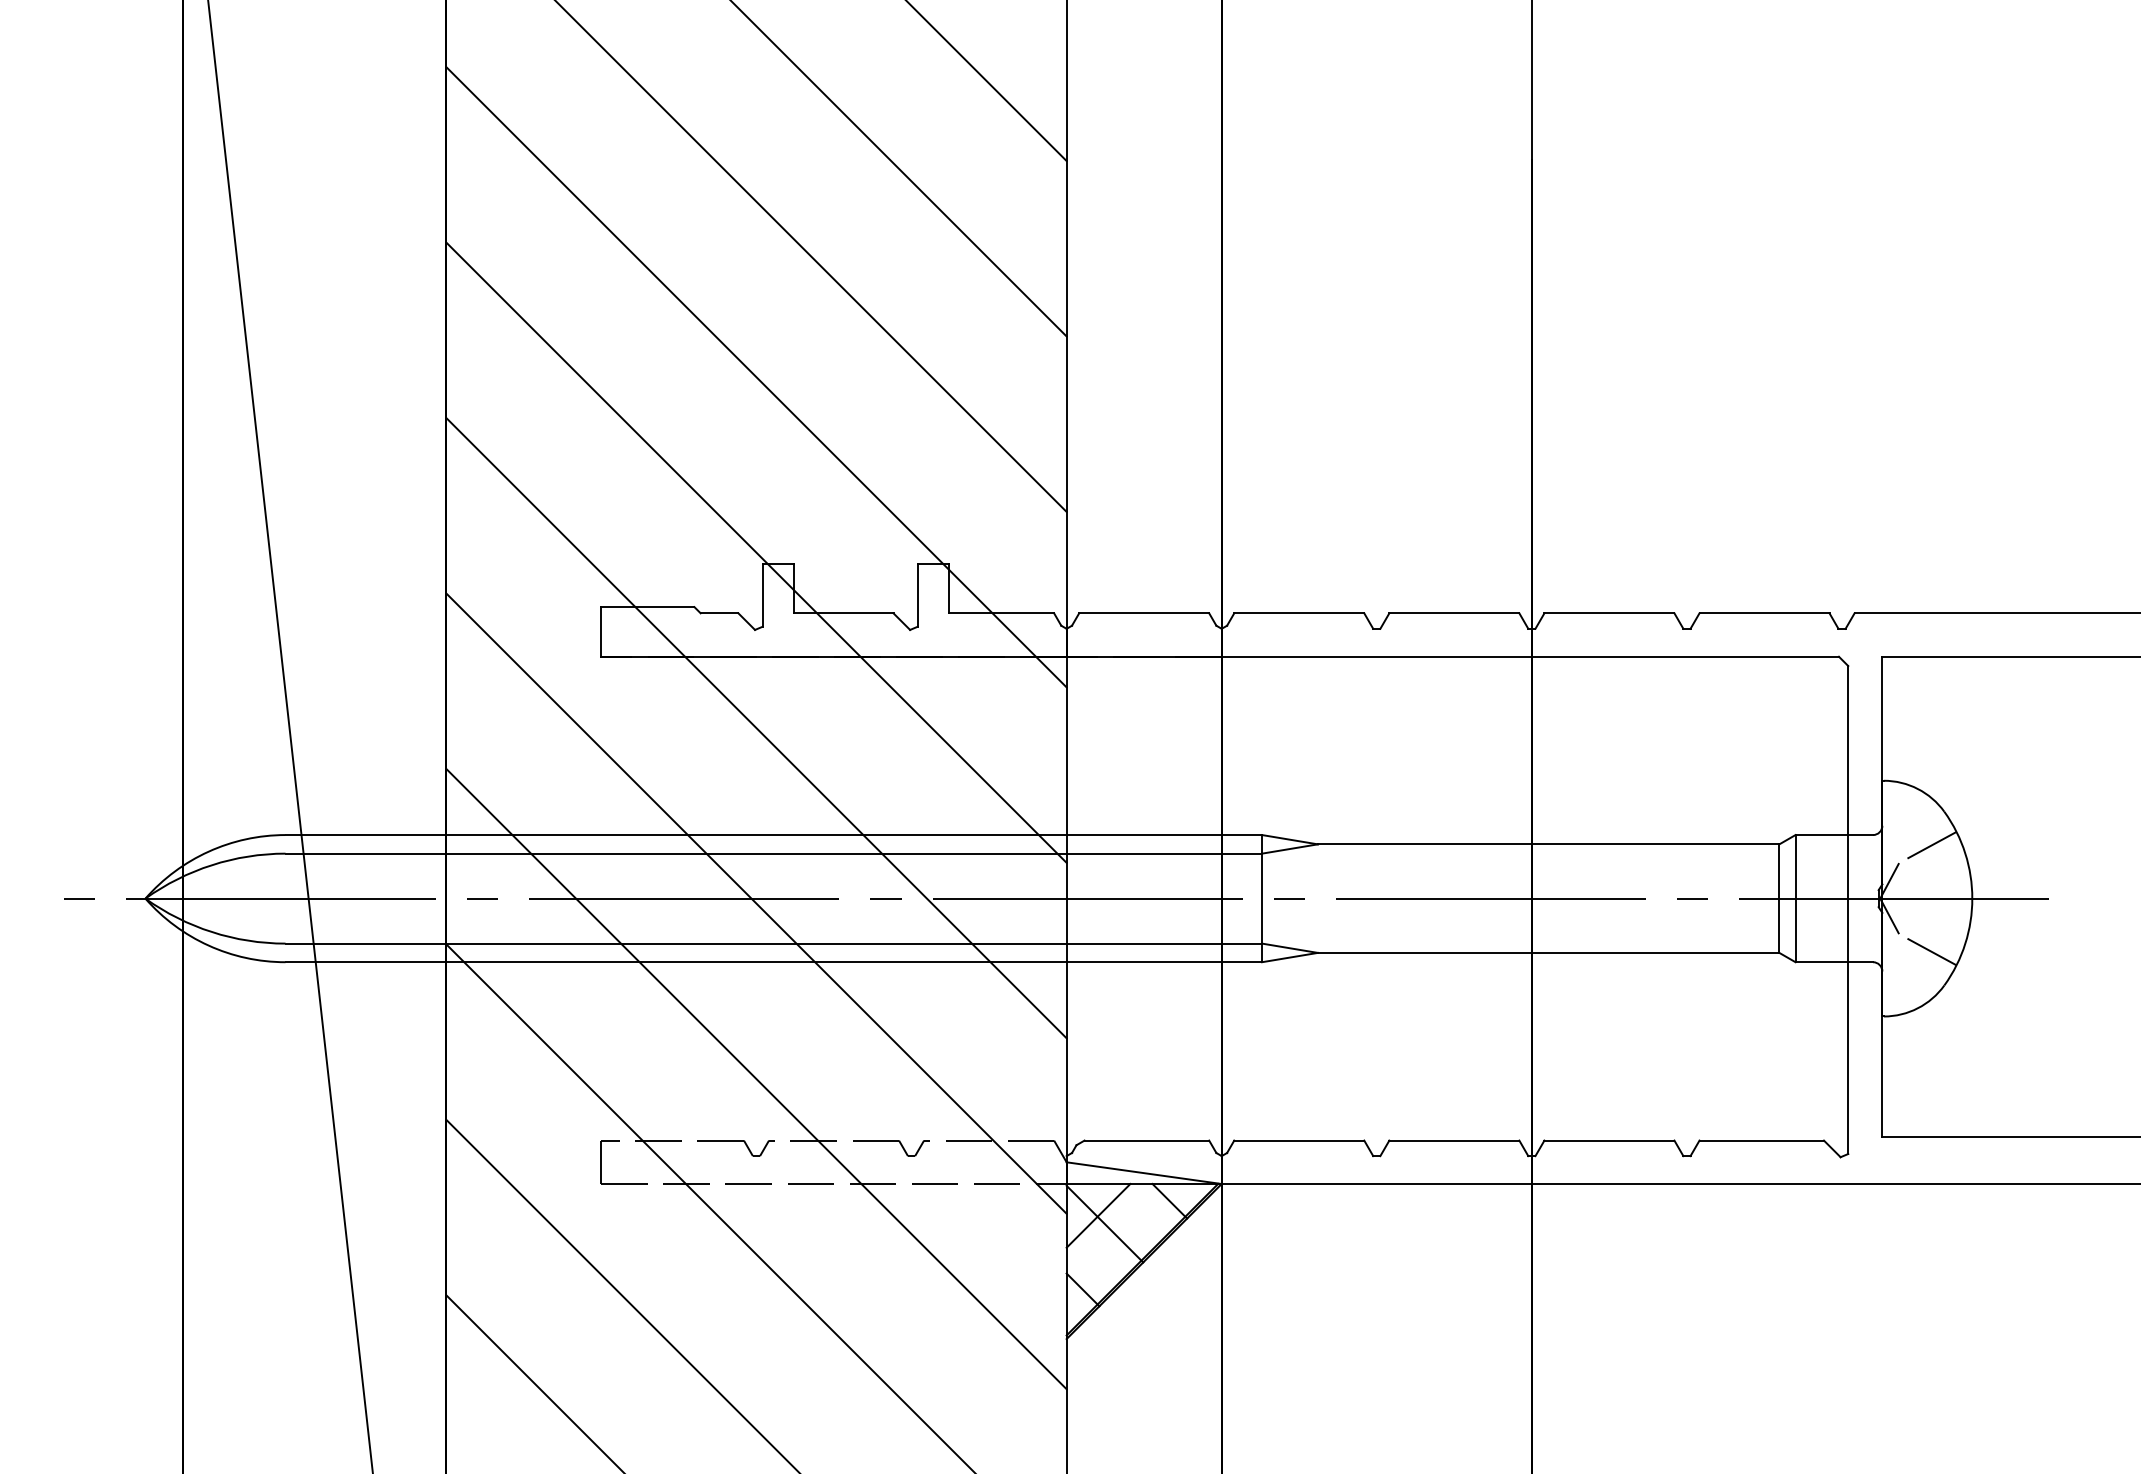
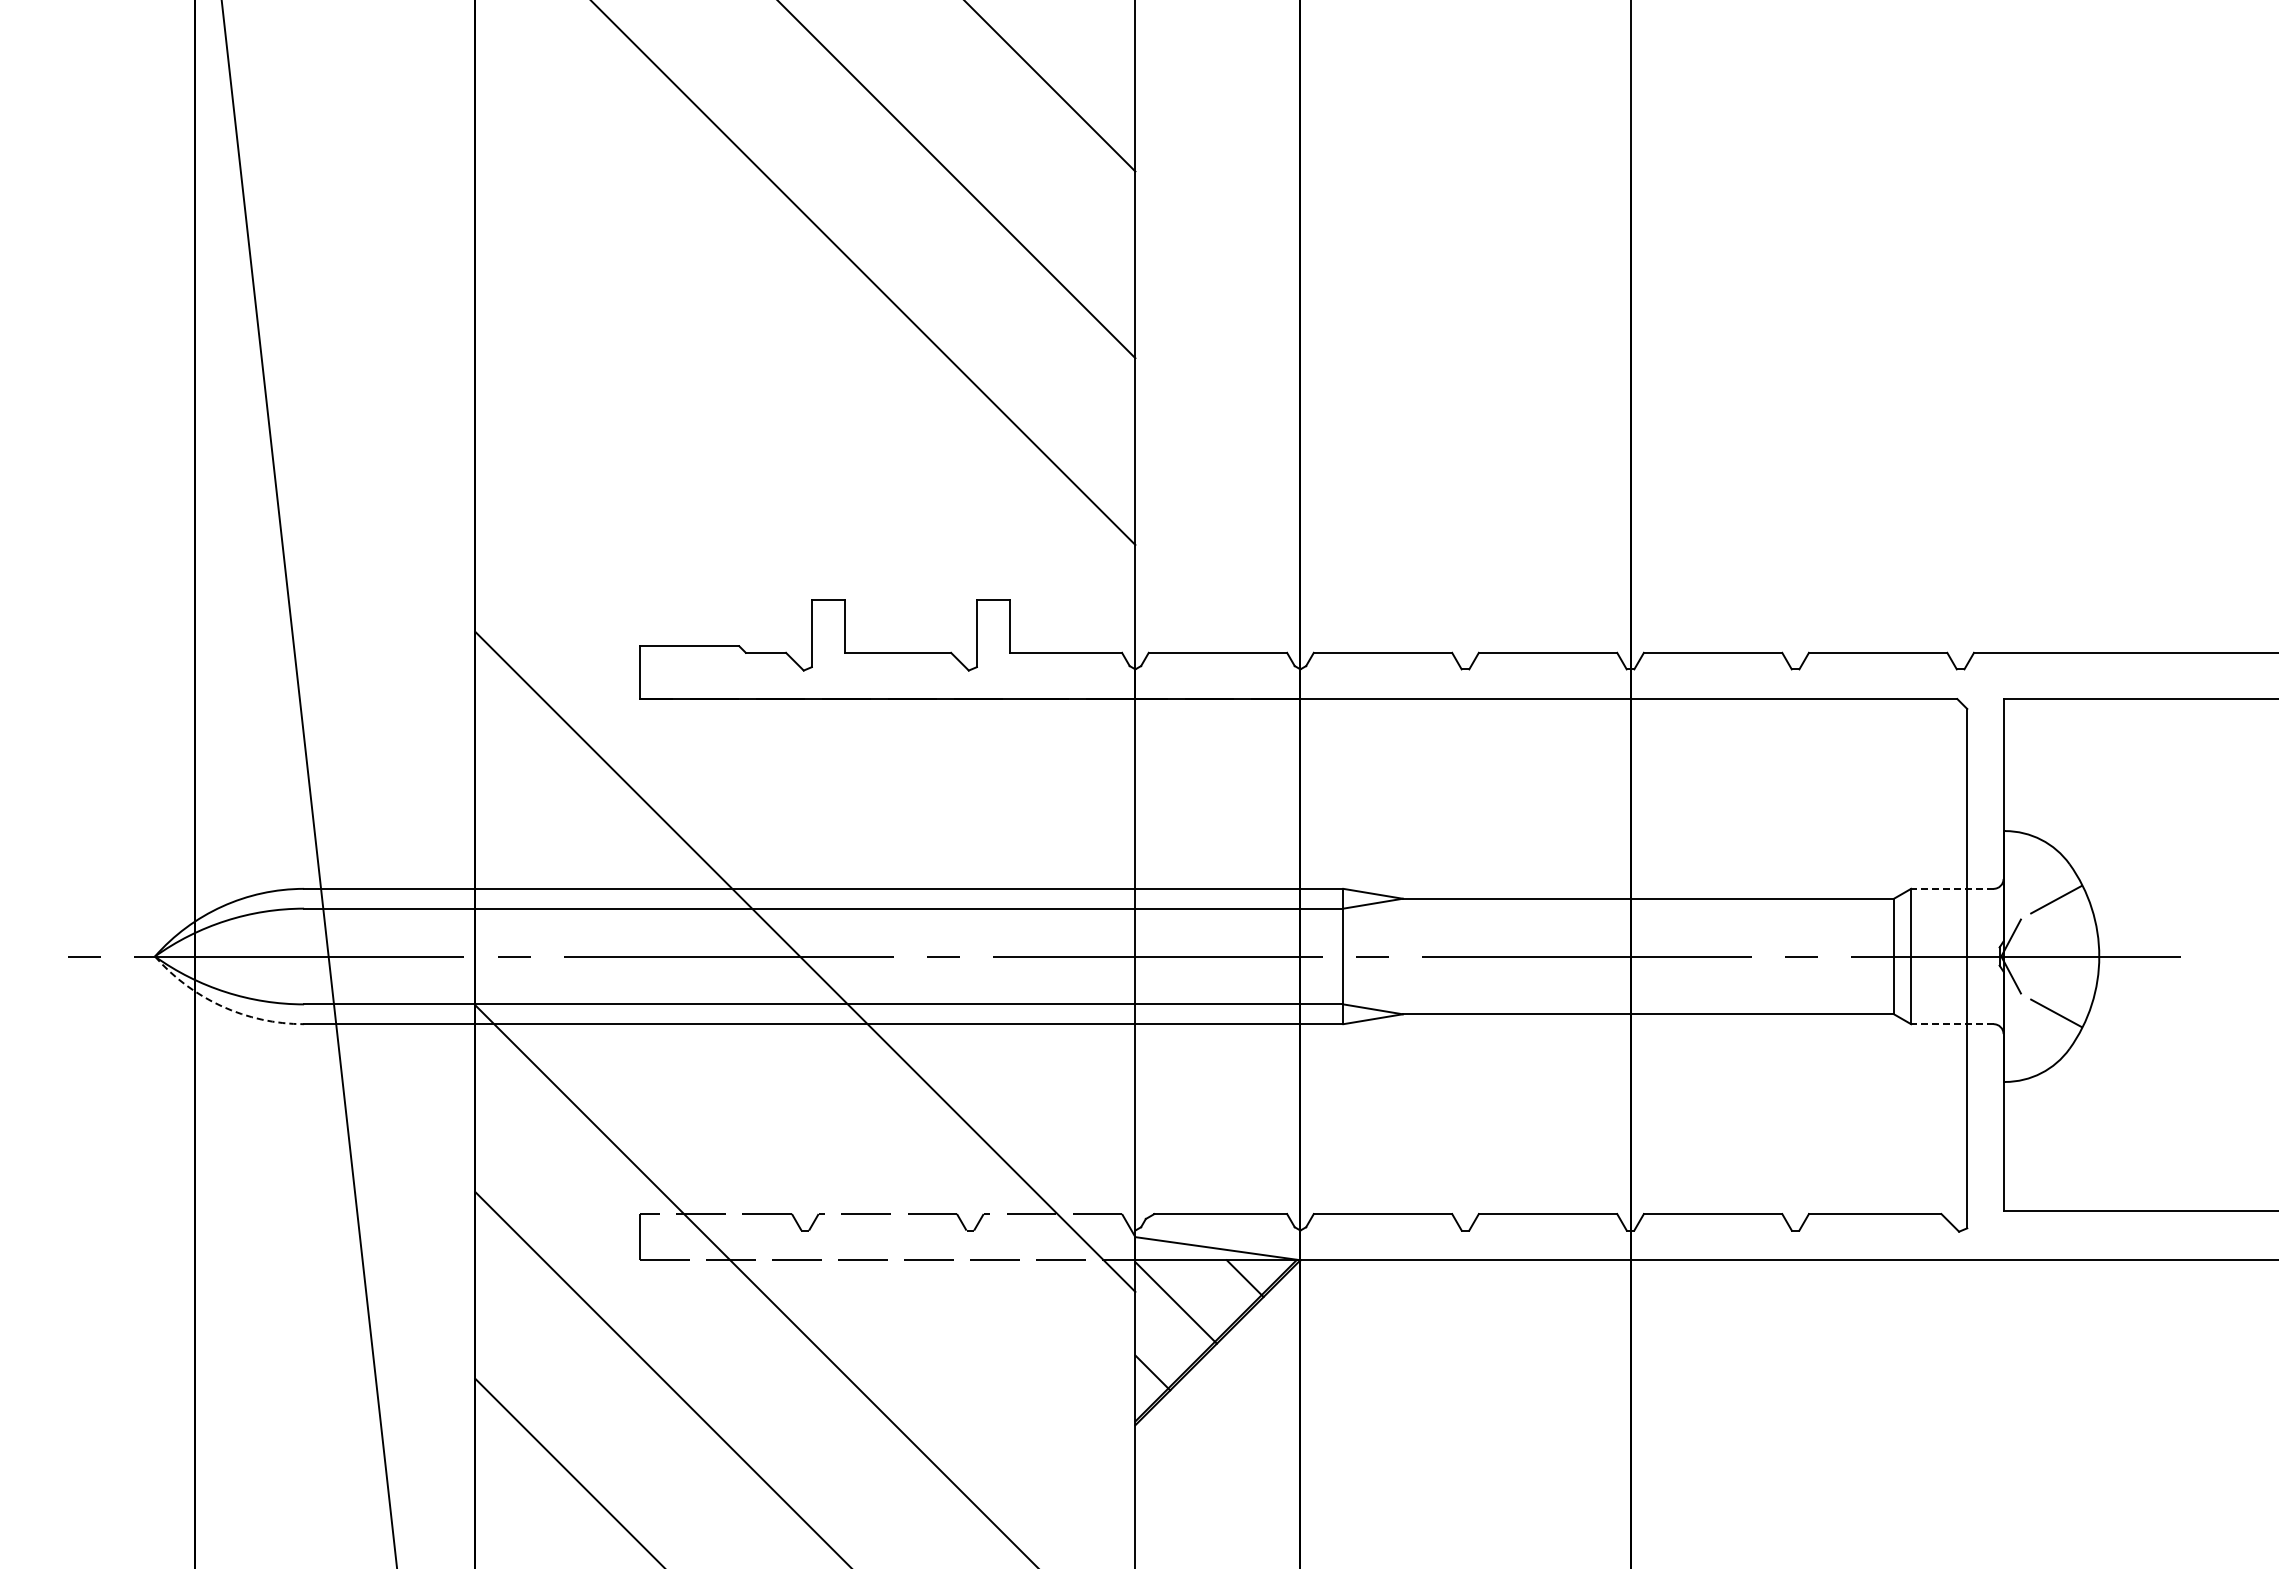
line: (756, 377) -> (805, 401), removed
line: (756, 552) -> (805, 588), removed
line: (756, 728) -> (805, 775), removed
line: (1833, 834) -> (1951, 888), solid -> dashed
arc: (208, 945) -> (222, 1006), solid -> dashed
line: (1833, 962) -> (1951, 1024), solid -> dashed
line: (756, 1079) -> (805, 1148), removed
line: (1098, 1216) -> (1169, 1294), removed

